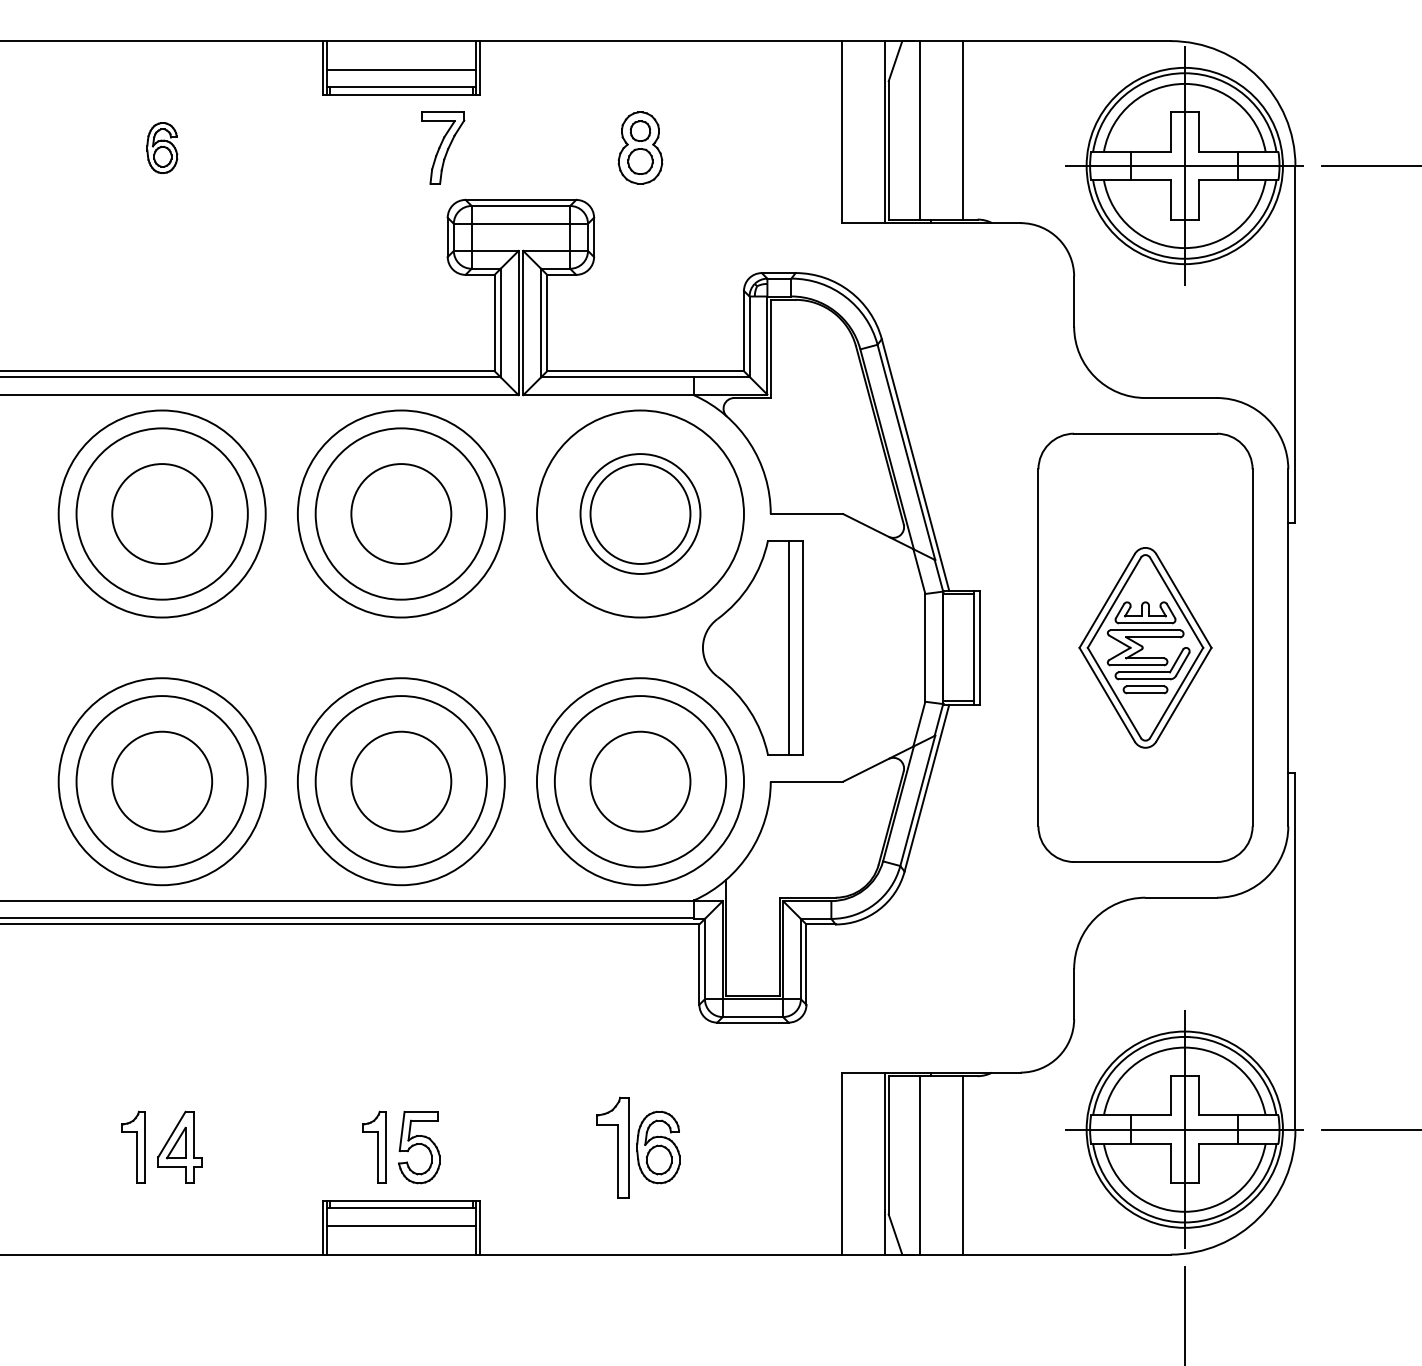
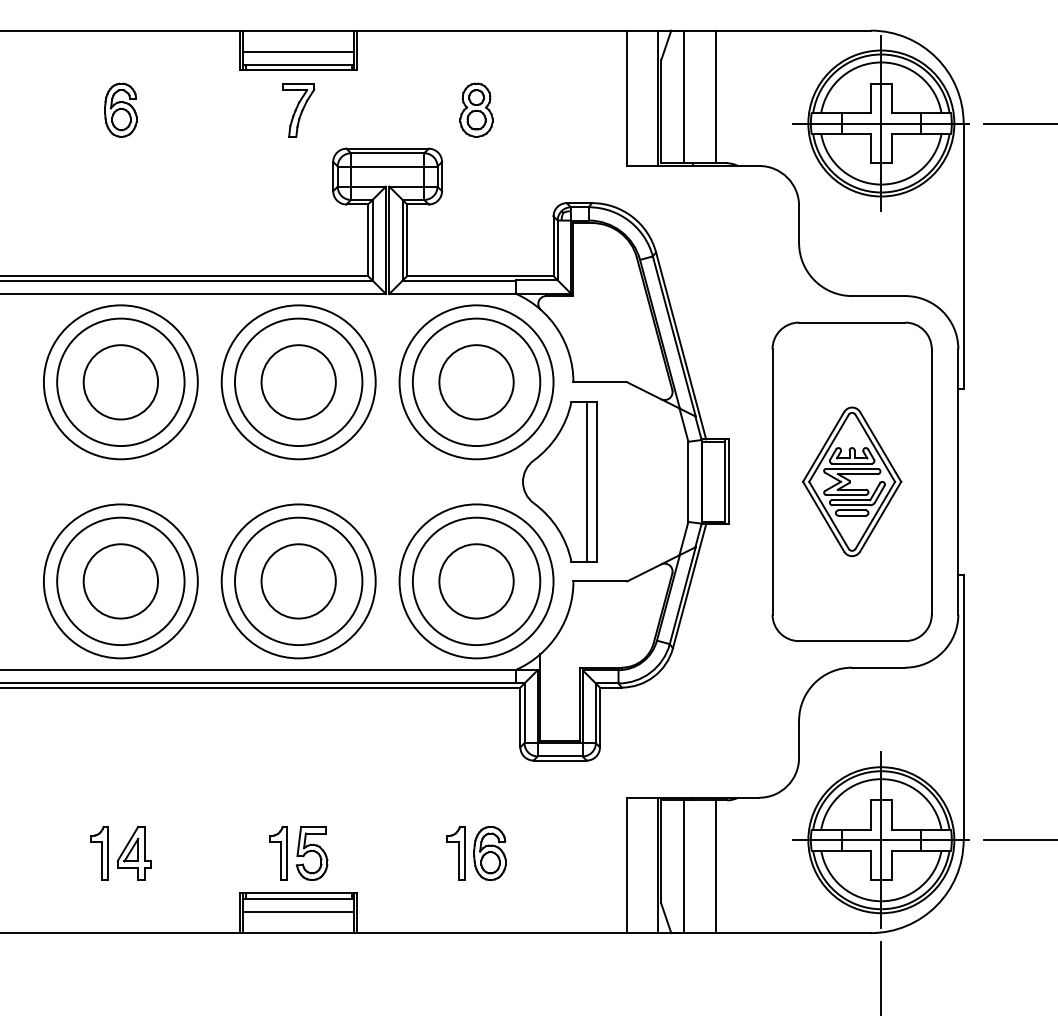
part: (162, 147) -> (121, 109), size x1.43
part: (443, 147) -> (298, 109), moved
circle: (640, 513) -> (476, 381), size x1.43
part: (612, 1146) -> (455, 852), size x0.71

